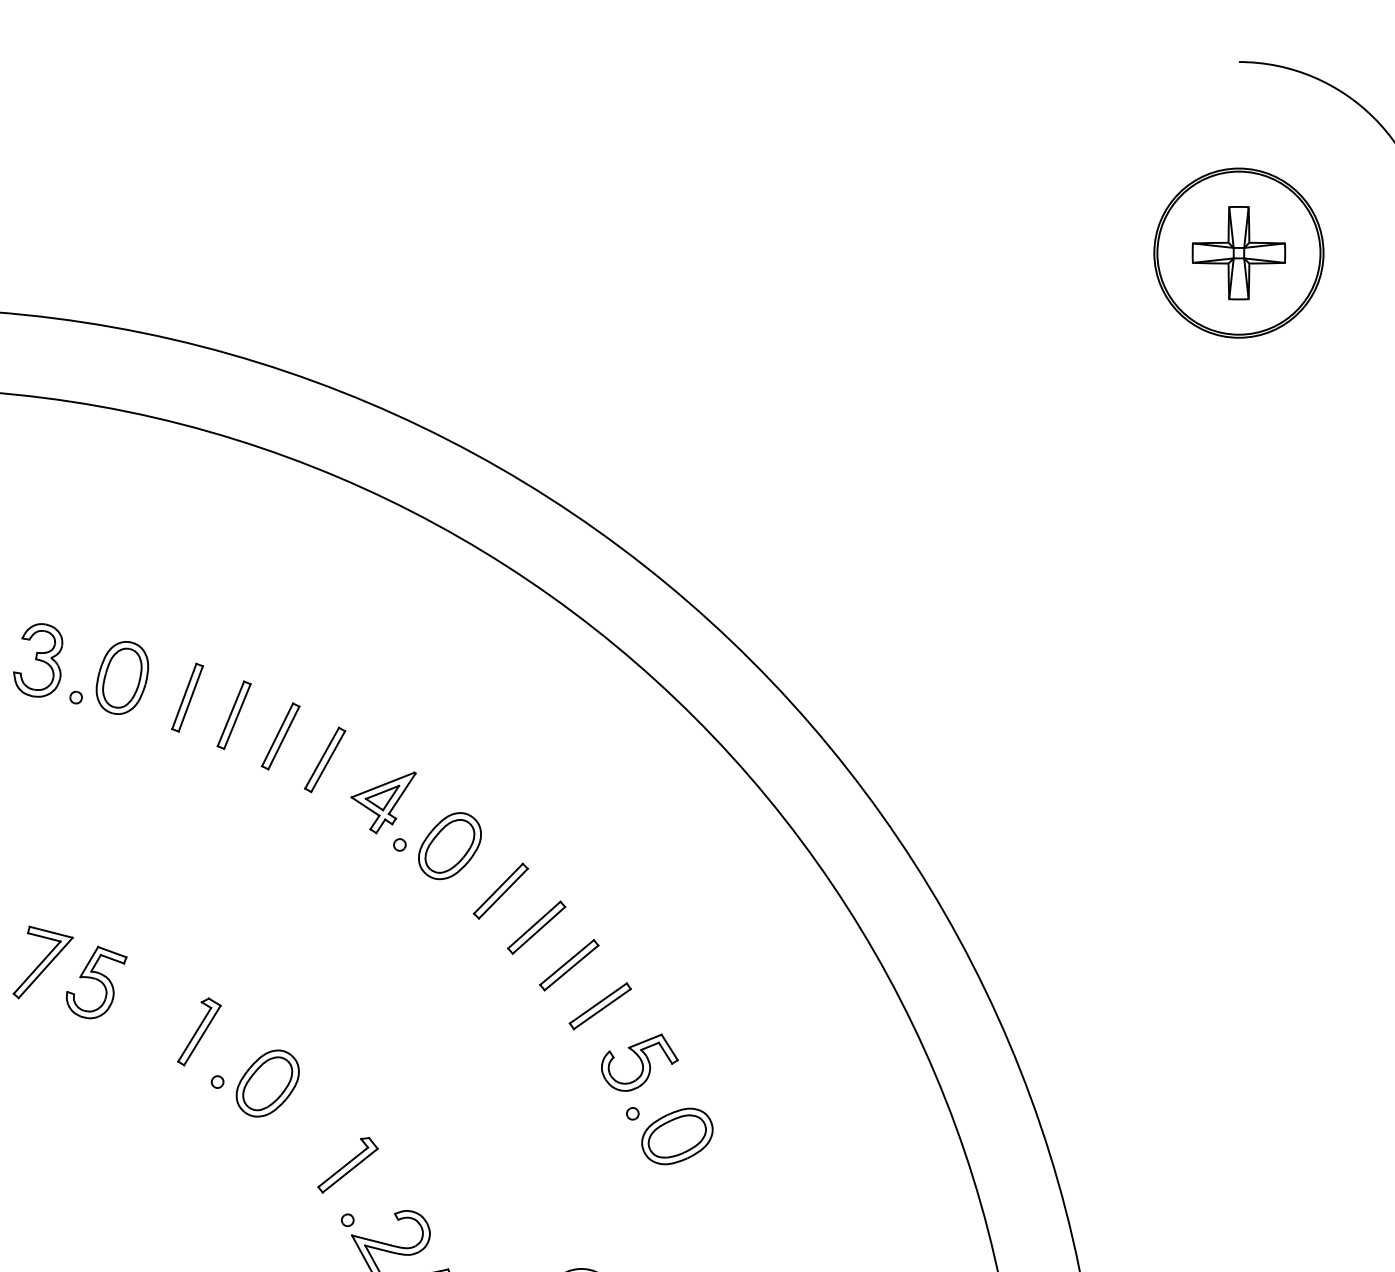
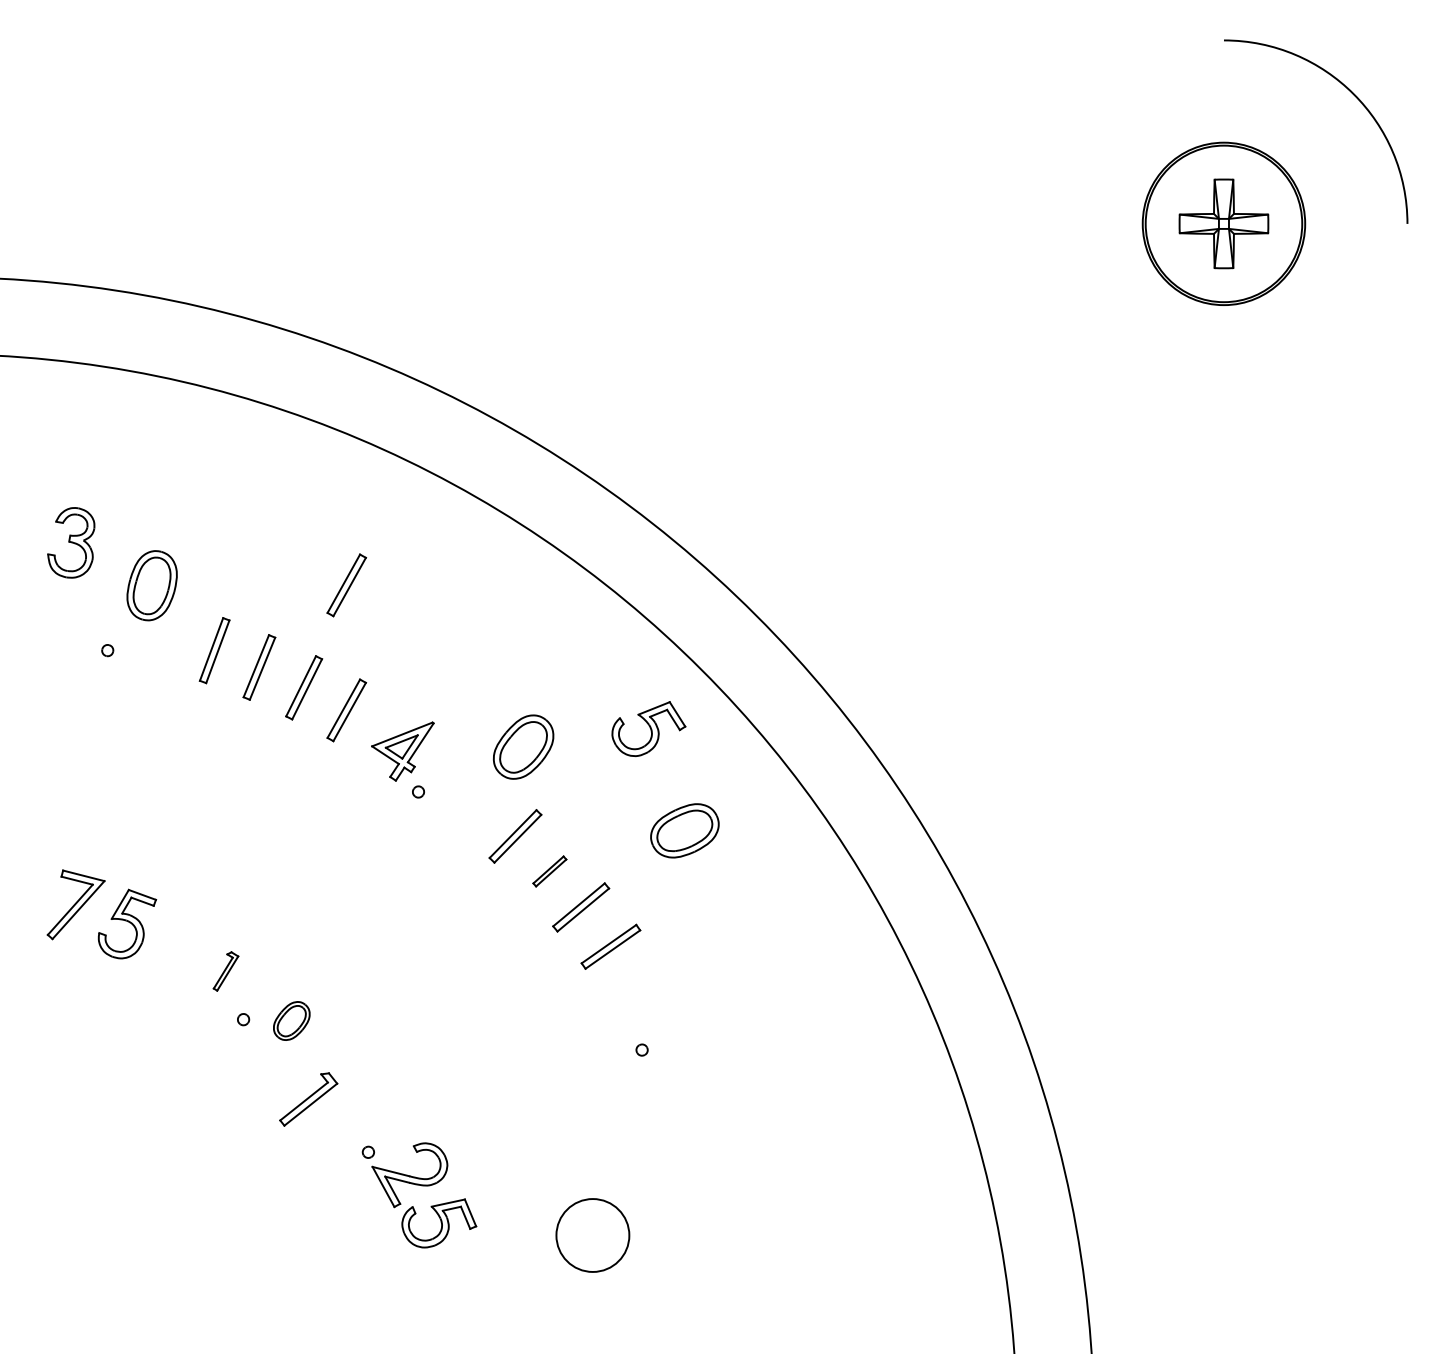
part: (324, 629) -> (346, 585), added
part: (38, 660) -> (71, 542), moved
part: (121, 677) -> (151, 585), moved
part: (449, 845) -> (523, 746), moved
part: (536, 927) -> (549, 871), size x0.6
part: (198, 1031) -> (225, 971), size x0.6
part: (639, 1063) -> (648, 729), moved
part: (267, 1082) -> (291, 1020), size x0.6
part: (676, 1136) -> (684, 830), moved
part: (347, 1165) -> (308, 1099), moved

